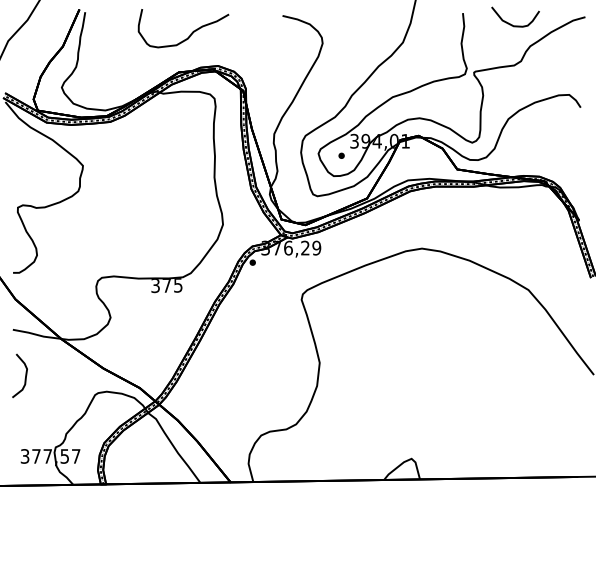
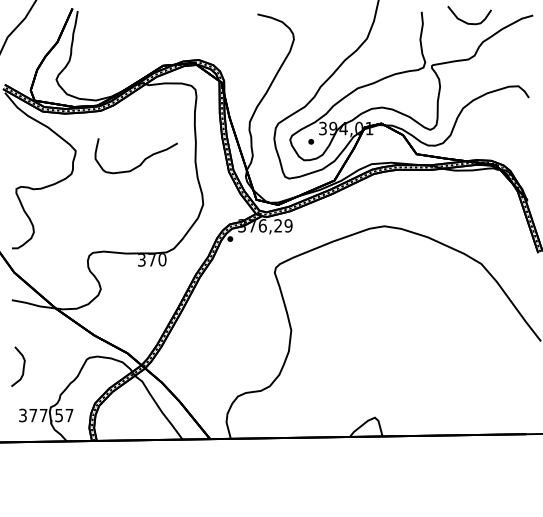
curve: (190, 33) -> (142, 160), moved
text: (177, 285) -> (161, 259), 375 -> 370
curve: (24, 378) -> (22, 369), moved

